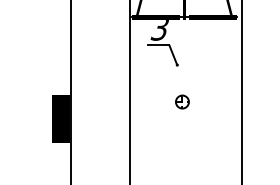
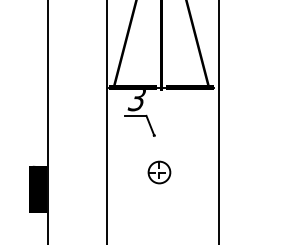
part: (182, 102) -> (159, 172), size x1.67

